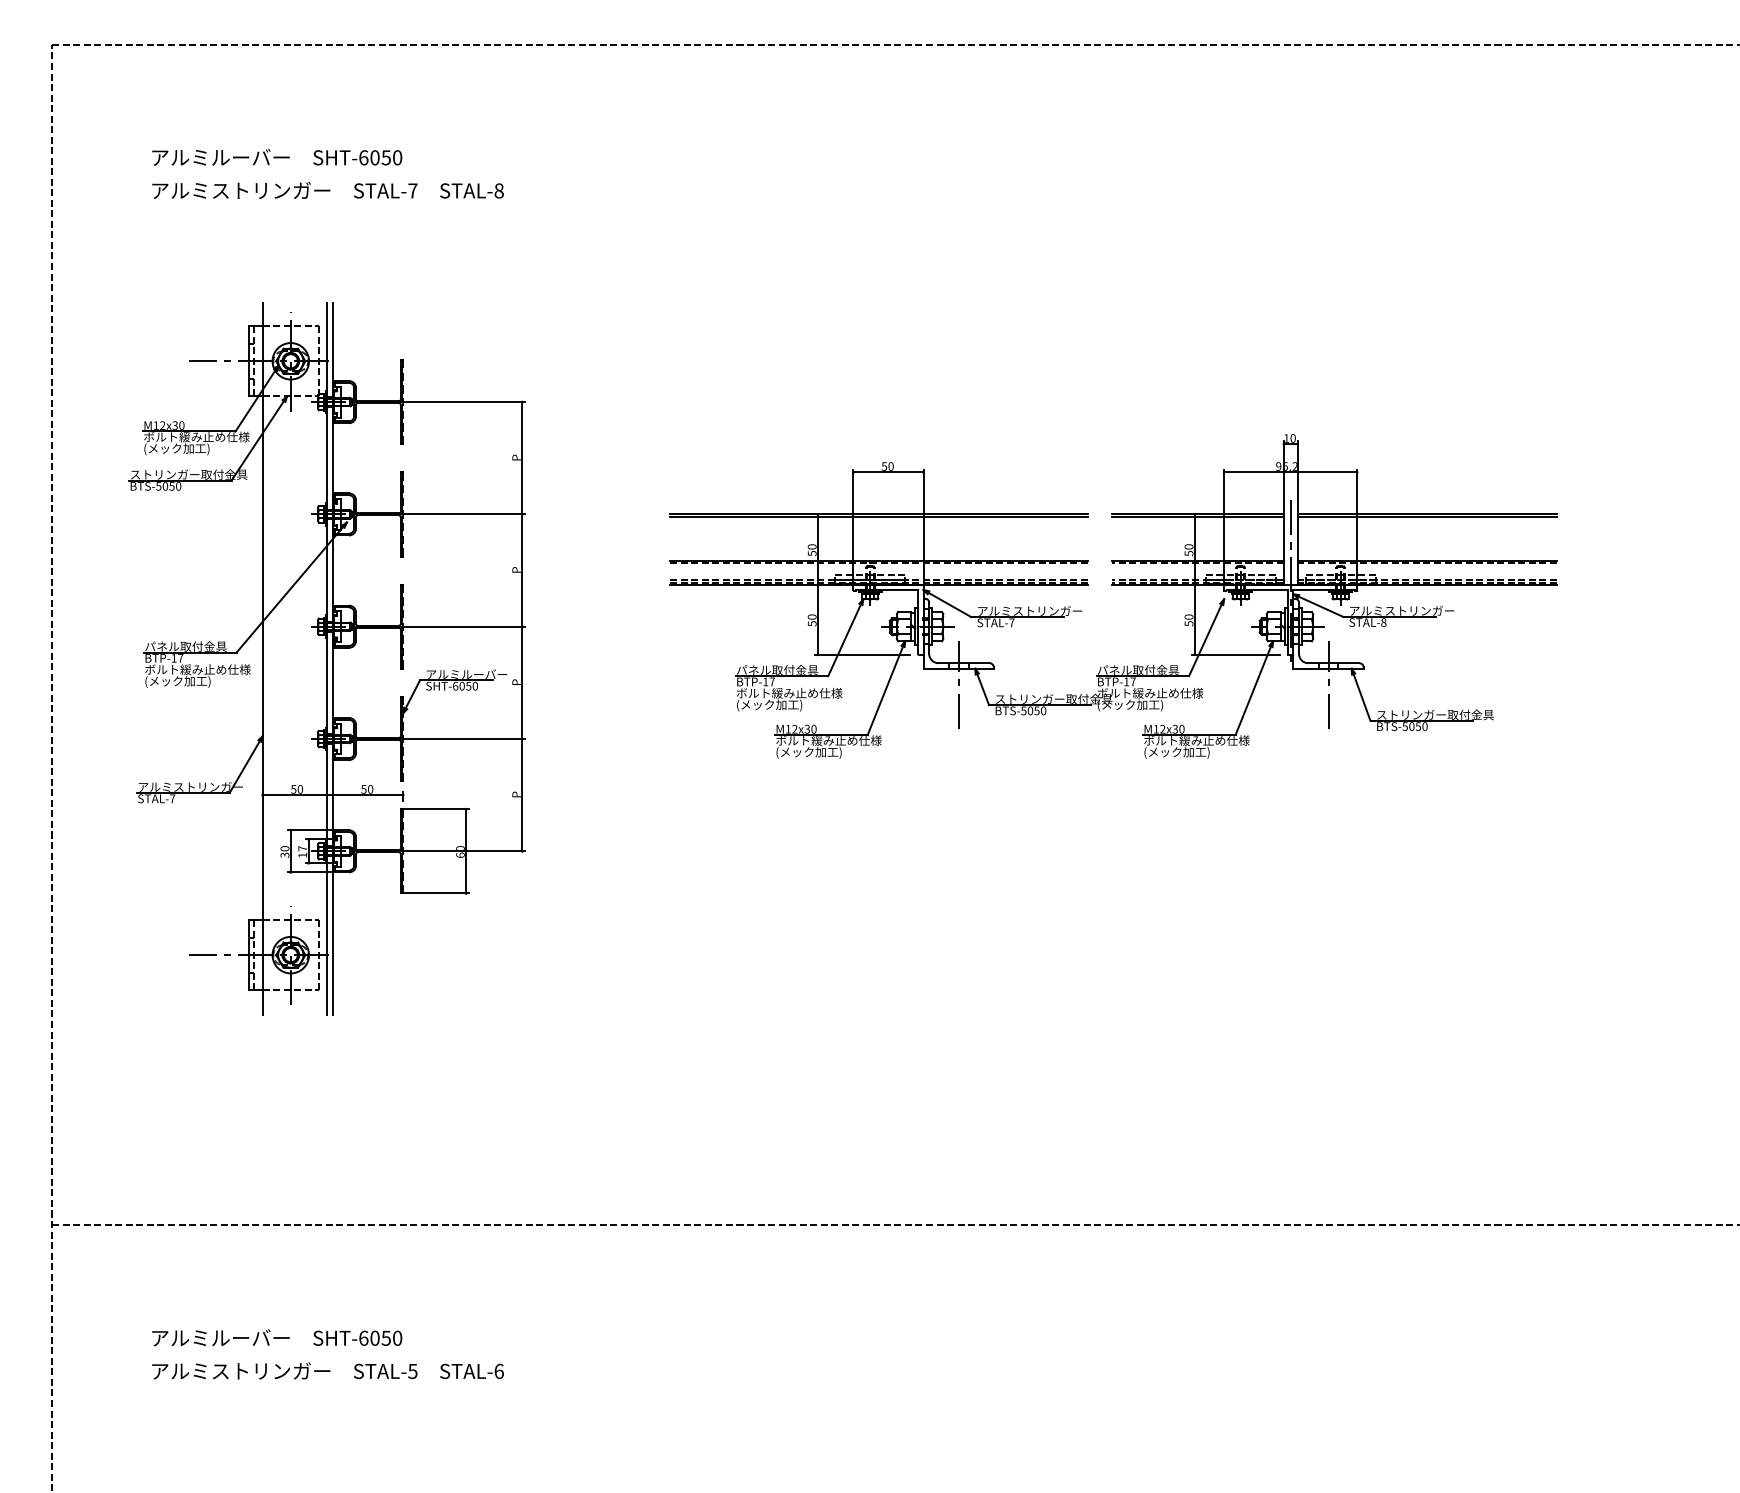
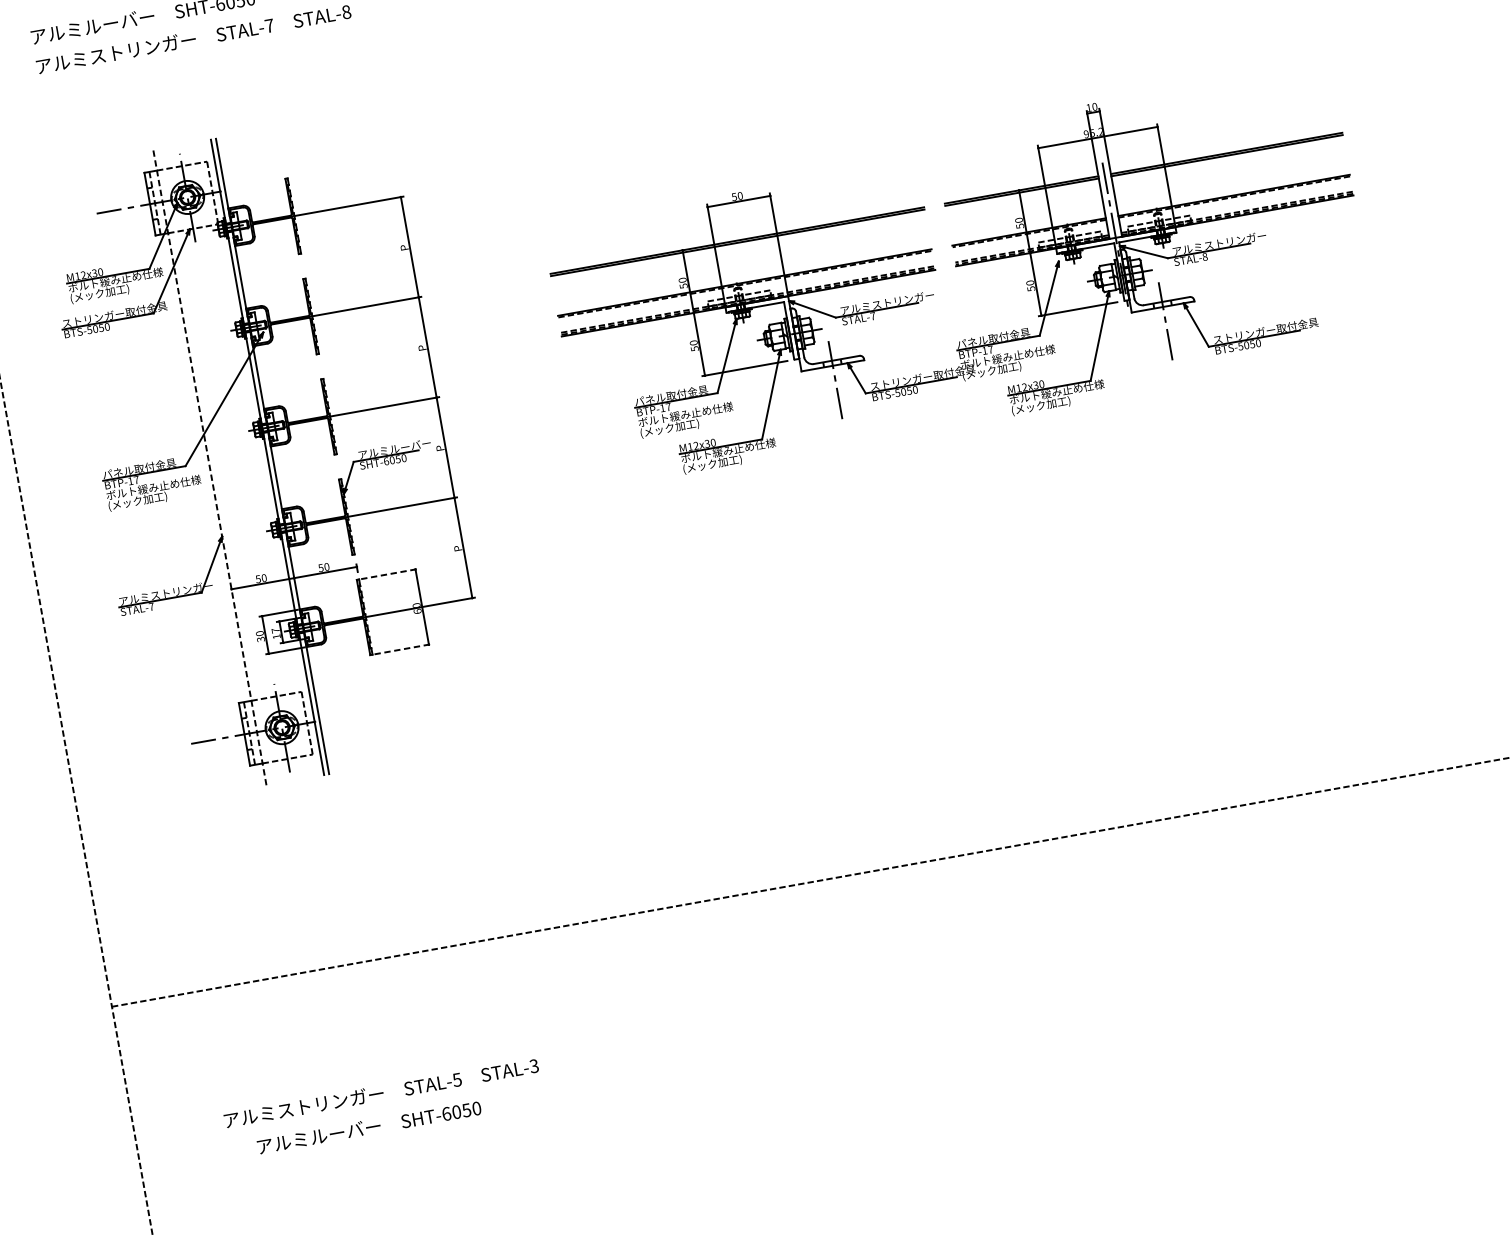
line: (262, 658) -> (209, 467), solid -> dashed
line: (437, 809) -> (389, 574), solid -> dashed
line: (437, 893) -> (403, 649), solid -> dashed
text: (277, 1337) -> (369, 1126), moved
text: (498, 1370) -> (533, 1065), STAL-6 -> STAL-3

